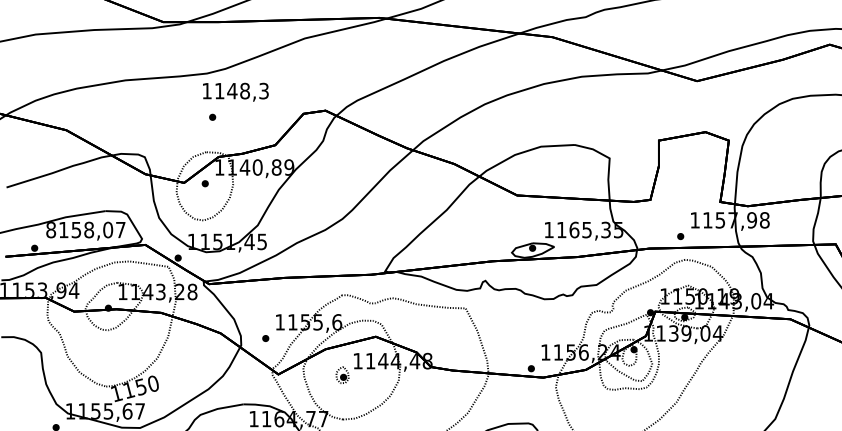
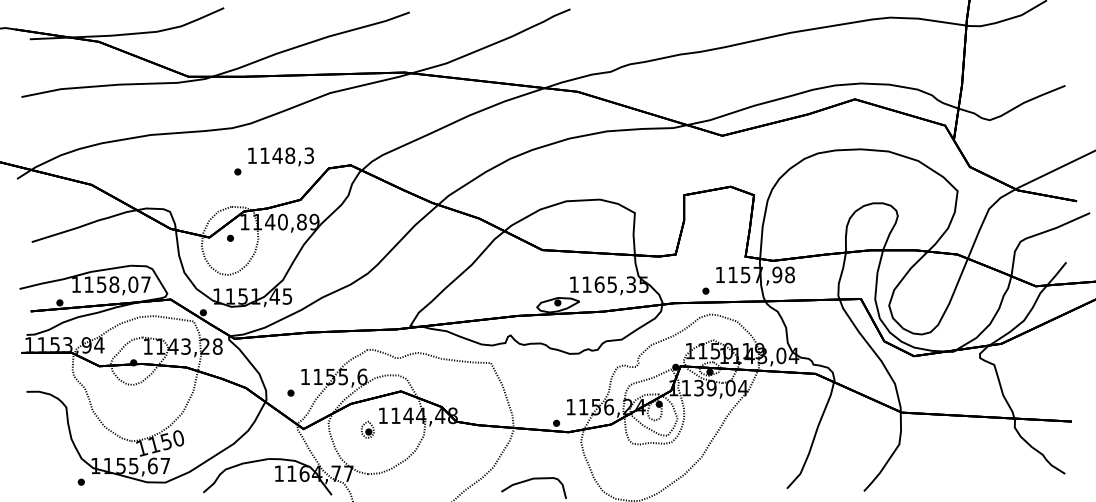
text: (235, 91) -> (280, 156), moved
text: (51, 229) -> (76, 284), 8158,07 -> 1158,07

